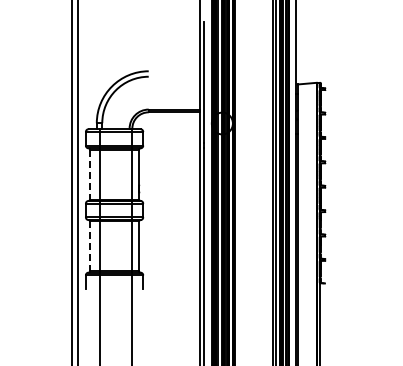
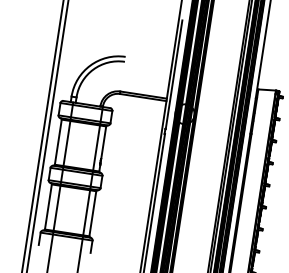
line: (89, 174) -> (57, 141), dashed -> solid
line: (89, 246) -> (47, 207), dashed -> solid

